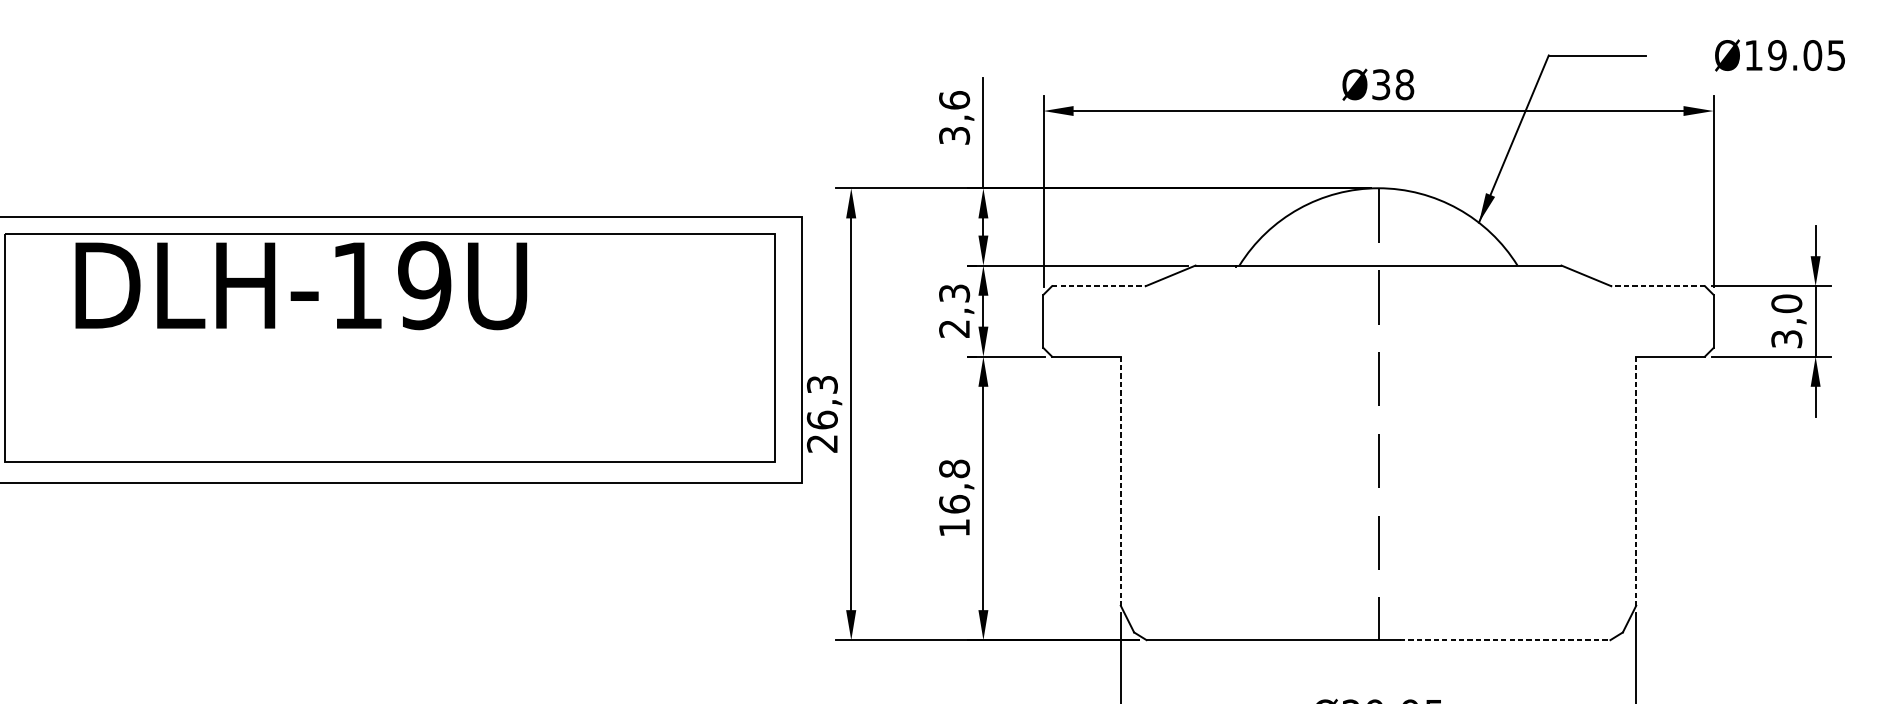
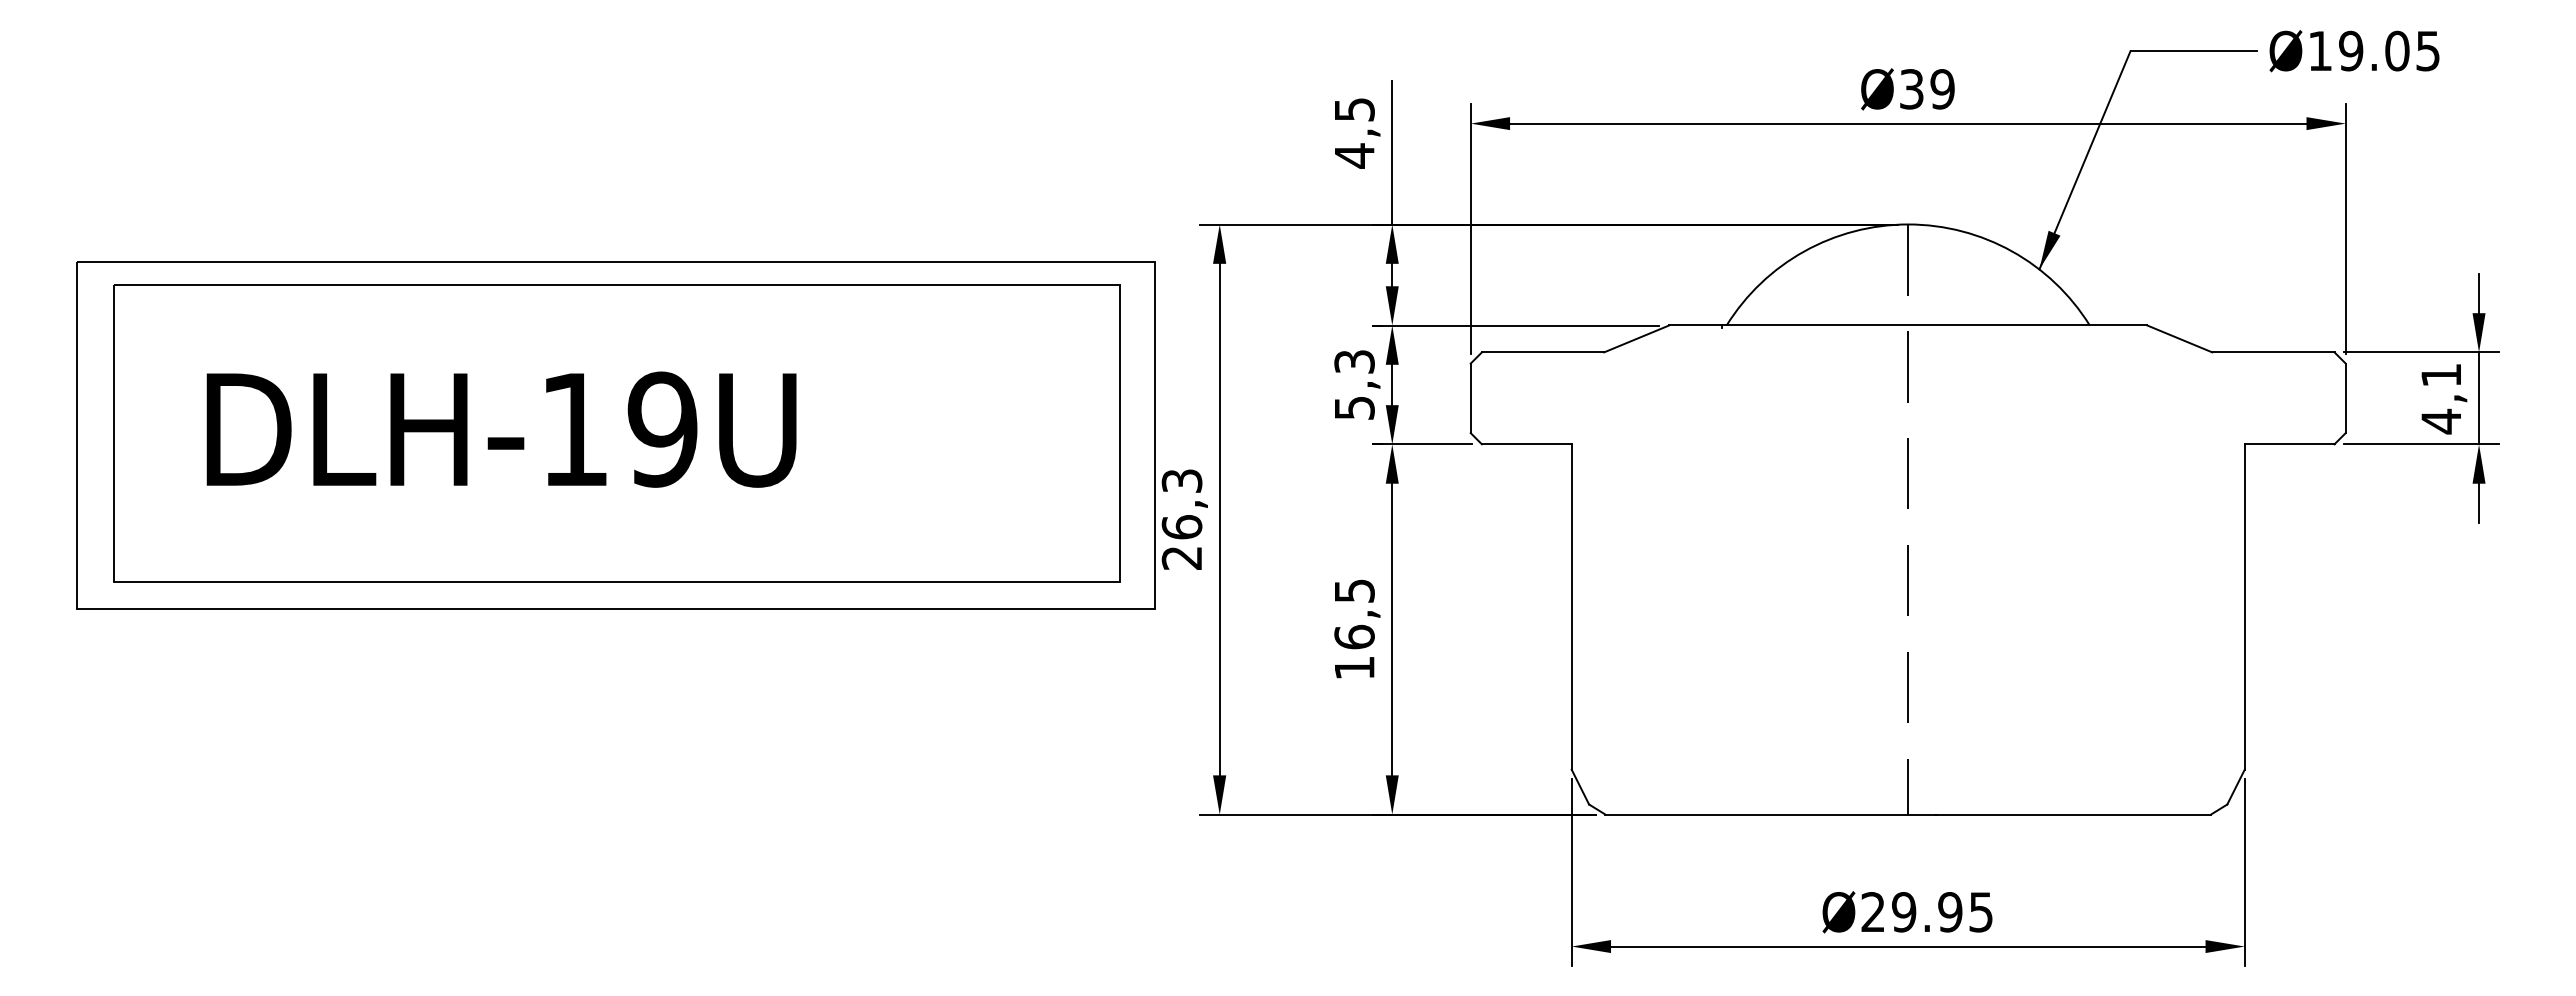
text: (1780, 55) -> (2354, 51), moved
text: (1404, 84) -> (1942, 89), Ø38 -> Ø39
text: (954, 117) -> (1354, 132), 3,6 -> 4,5
text: (301, 285) -> (501, 429), moved
line: (1099, 286) -> (1543, 352), dashed -> solid
line: (1657, 286) -> (2272, 352), dashed -> solid
text: (1786, 321) -> (2441, 398), 3,0 -> 4,1
text: (954, 329) -> (1354, 408), 2,3 -> 5,3
text: (954, 469) -> (1354, 591), 16,8 -> 16,5
line: (1120, 481) -> (1571, 607), dashed -> solid
line: (1636, 481) -> (2244, 607), dashed -> solid
line: (1505, 640) -> (2074, 814), dashed -> solid

